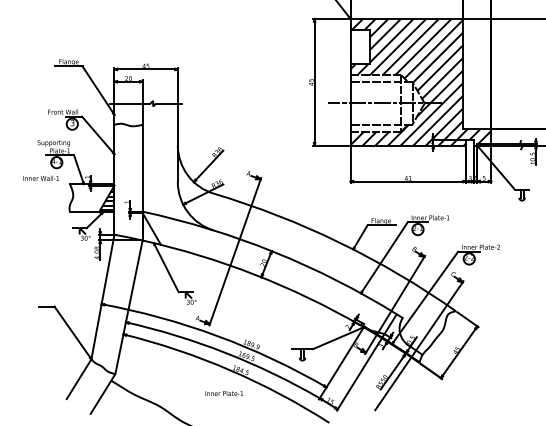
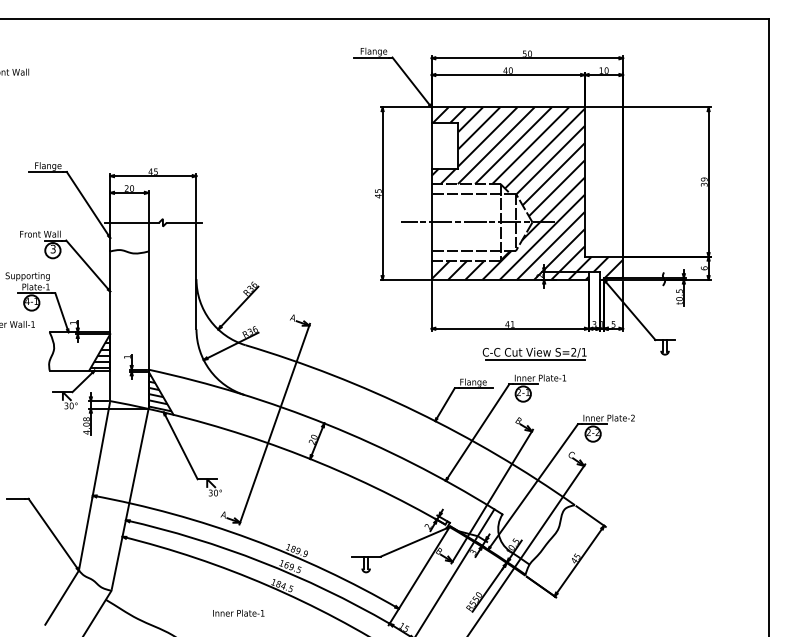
part: (426, 199) -> (534, 353), added
hatch: (150, 229) -> (159, 393), added
text: (224, 393) -> (238, 612), moved

